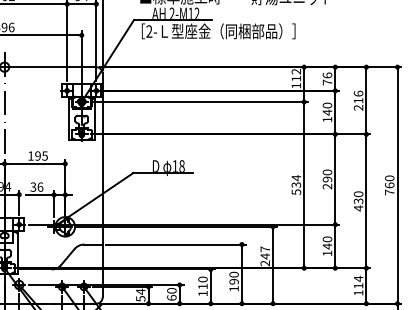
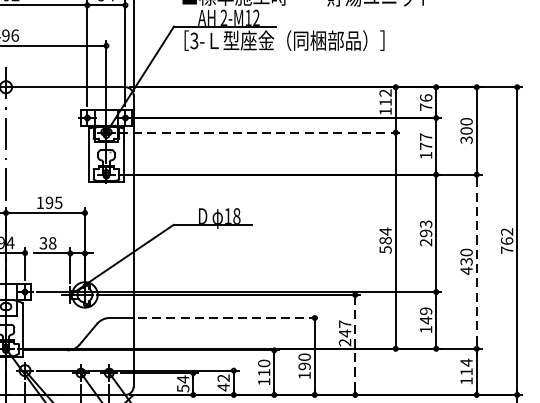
text: (149, 31) -> (194, 40), 2- -> 3-
text: (358, 100) -> (466, 130), 216 -> 300
line: (200, 102) -> (260, 133), solid -> dashed
text: (327, 108) -> (426, 141), 140 -> 177
text: (327, 172) -> (426, 224), 290 -> 293
text: (389, 178) -> (506, 232), 760 -> 762
text: (295, 184) -> (384, 239), 534 -> 584
text: (40, 186) -> (52, 242), 36 -> 38
line: (366, 201) -> (476, 261), solid -> dashed
text: (327, 239) -> (426, 311), 140 -> 149
line: (176, 244) -> (229, 317), solid -> dashed
line: (273, 264) -> (355, 343), solid -> dashed
text: (171, 294) -> (223, 382), 60 -> 42

